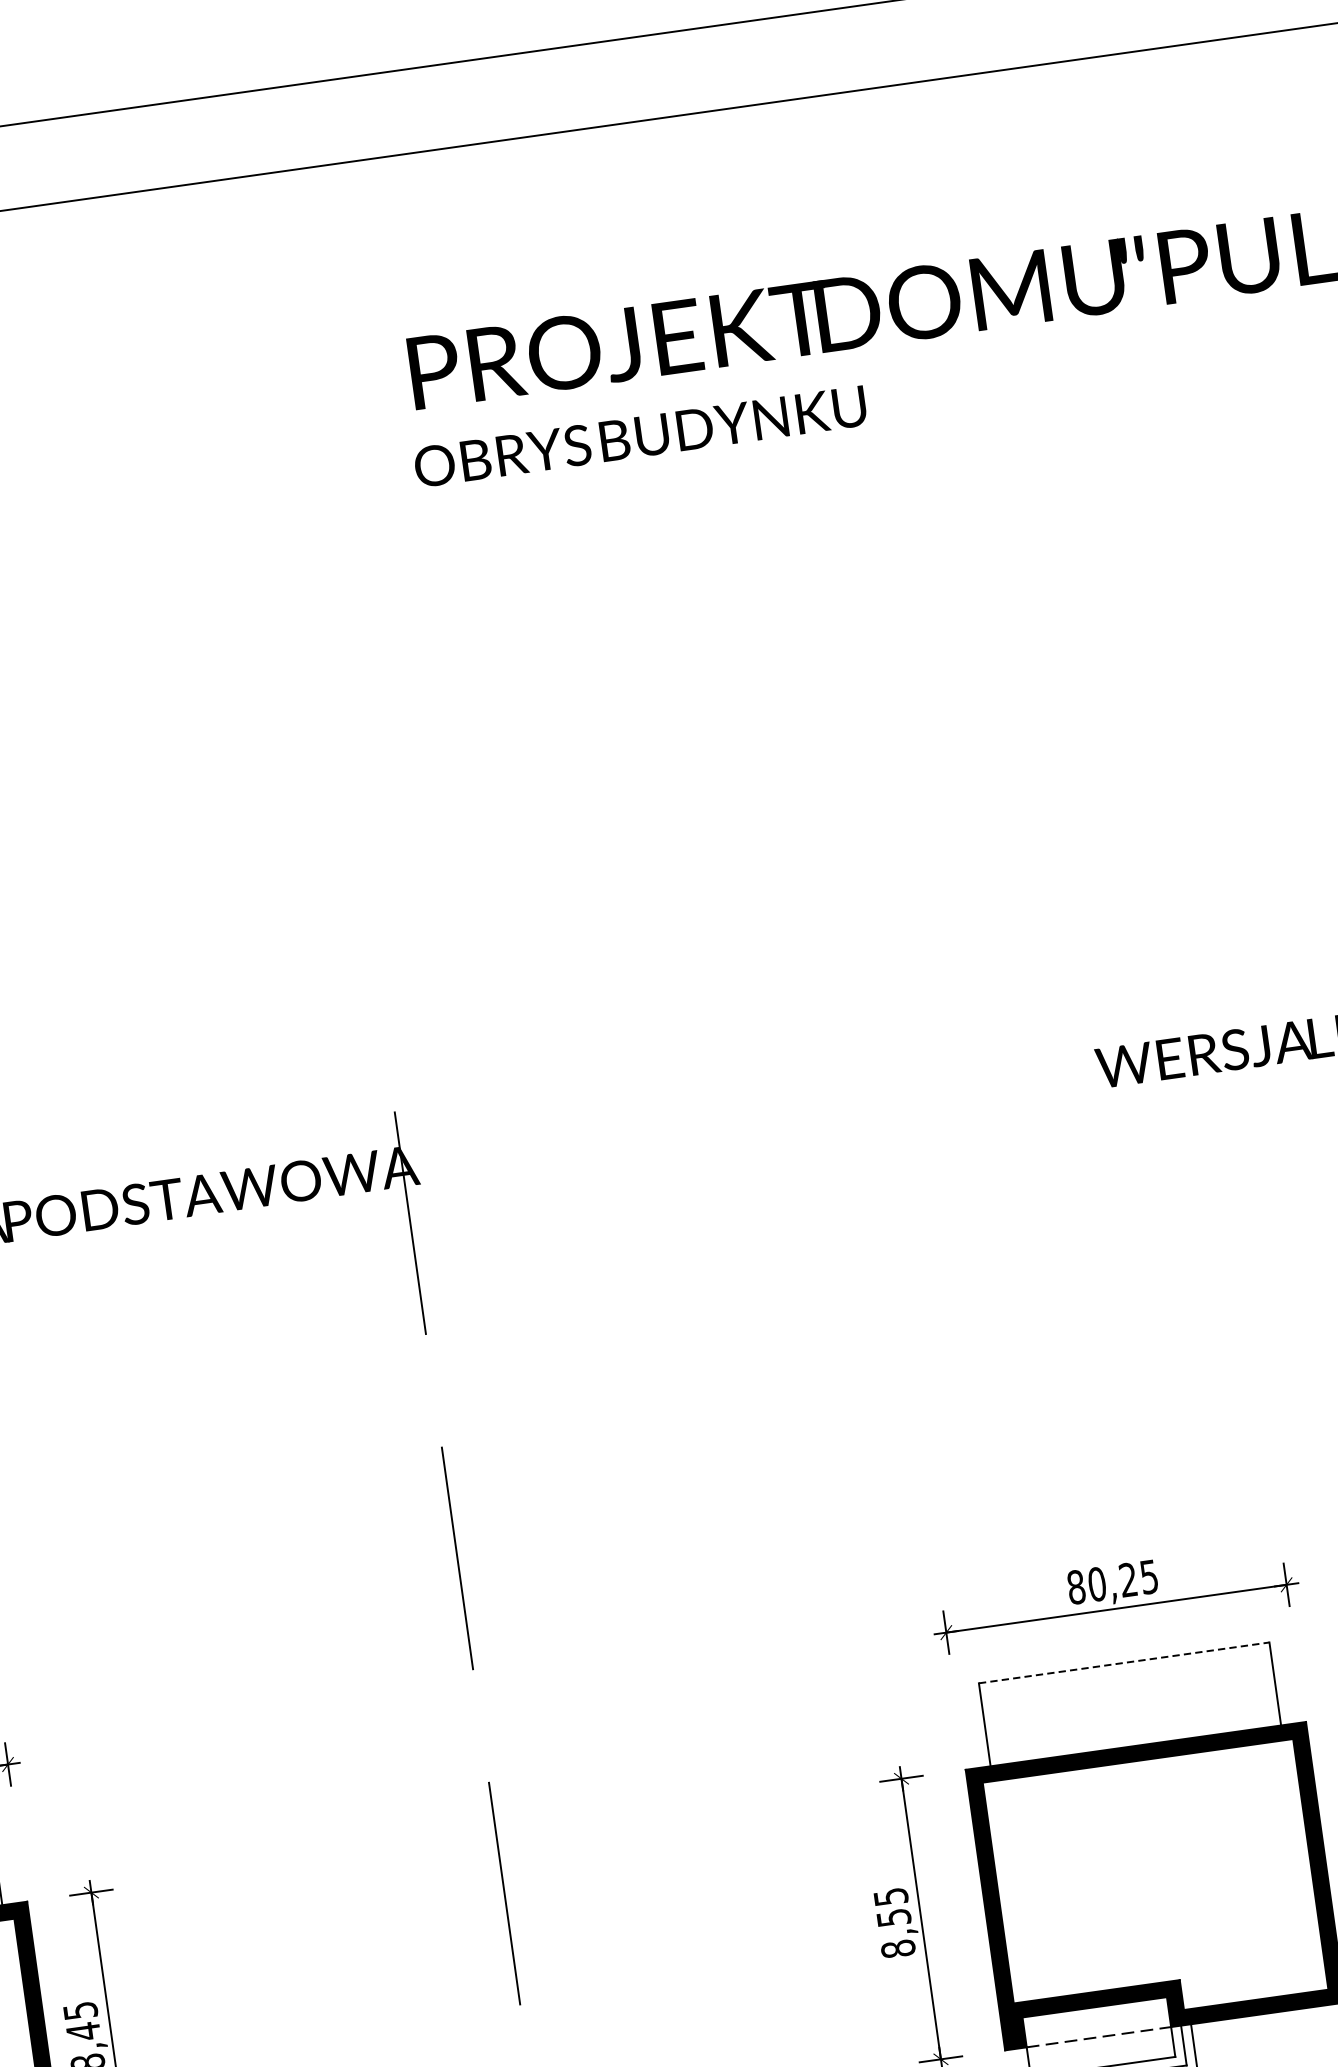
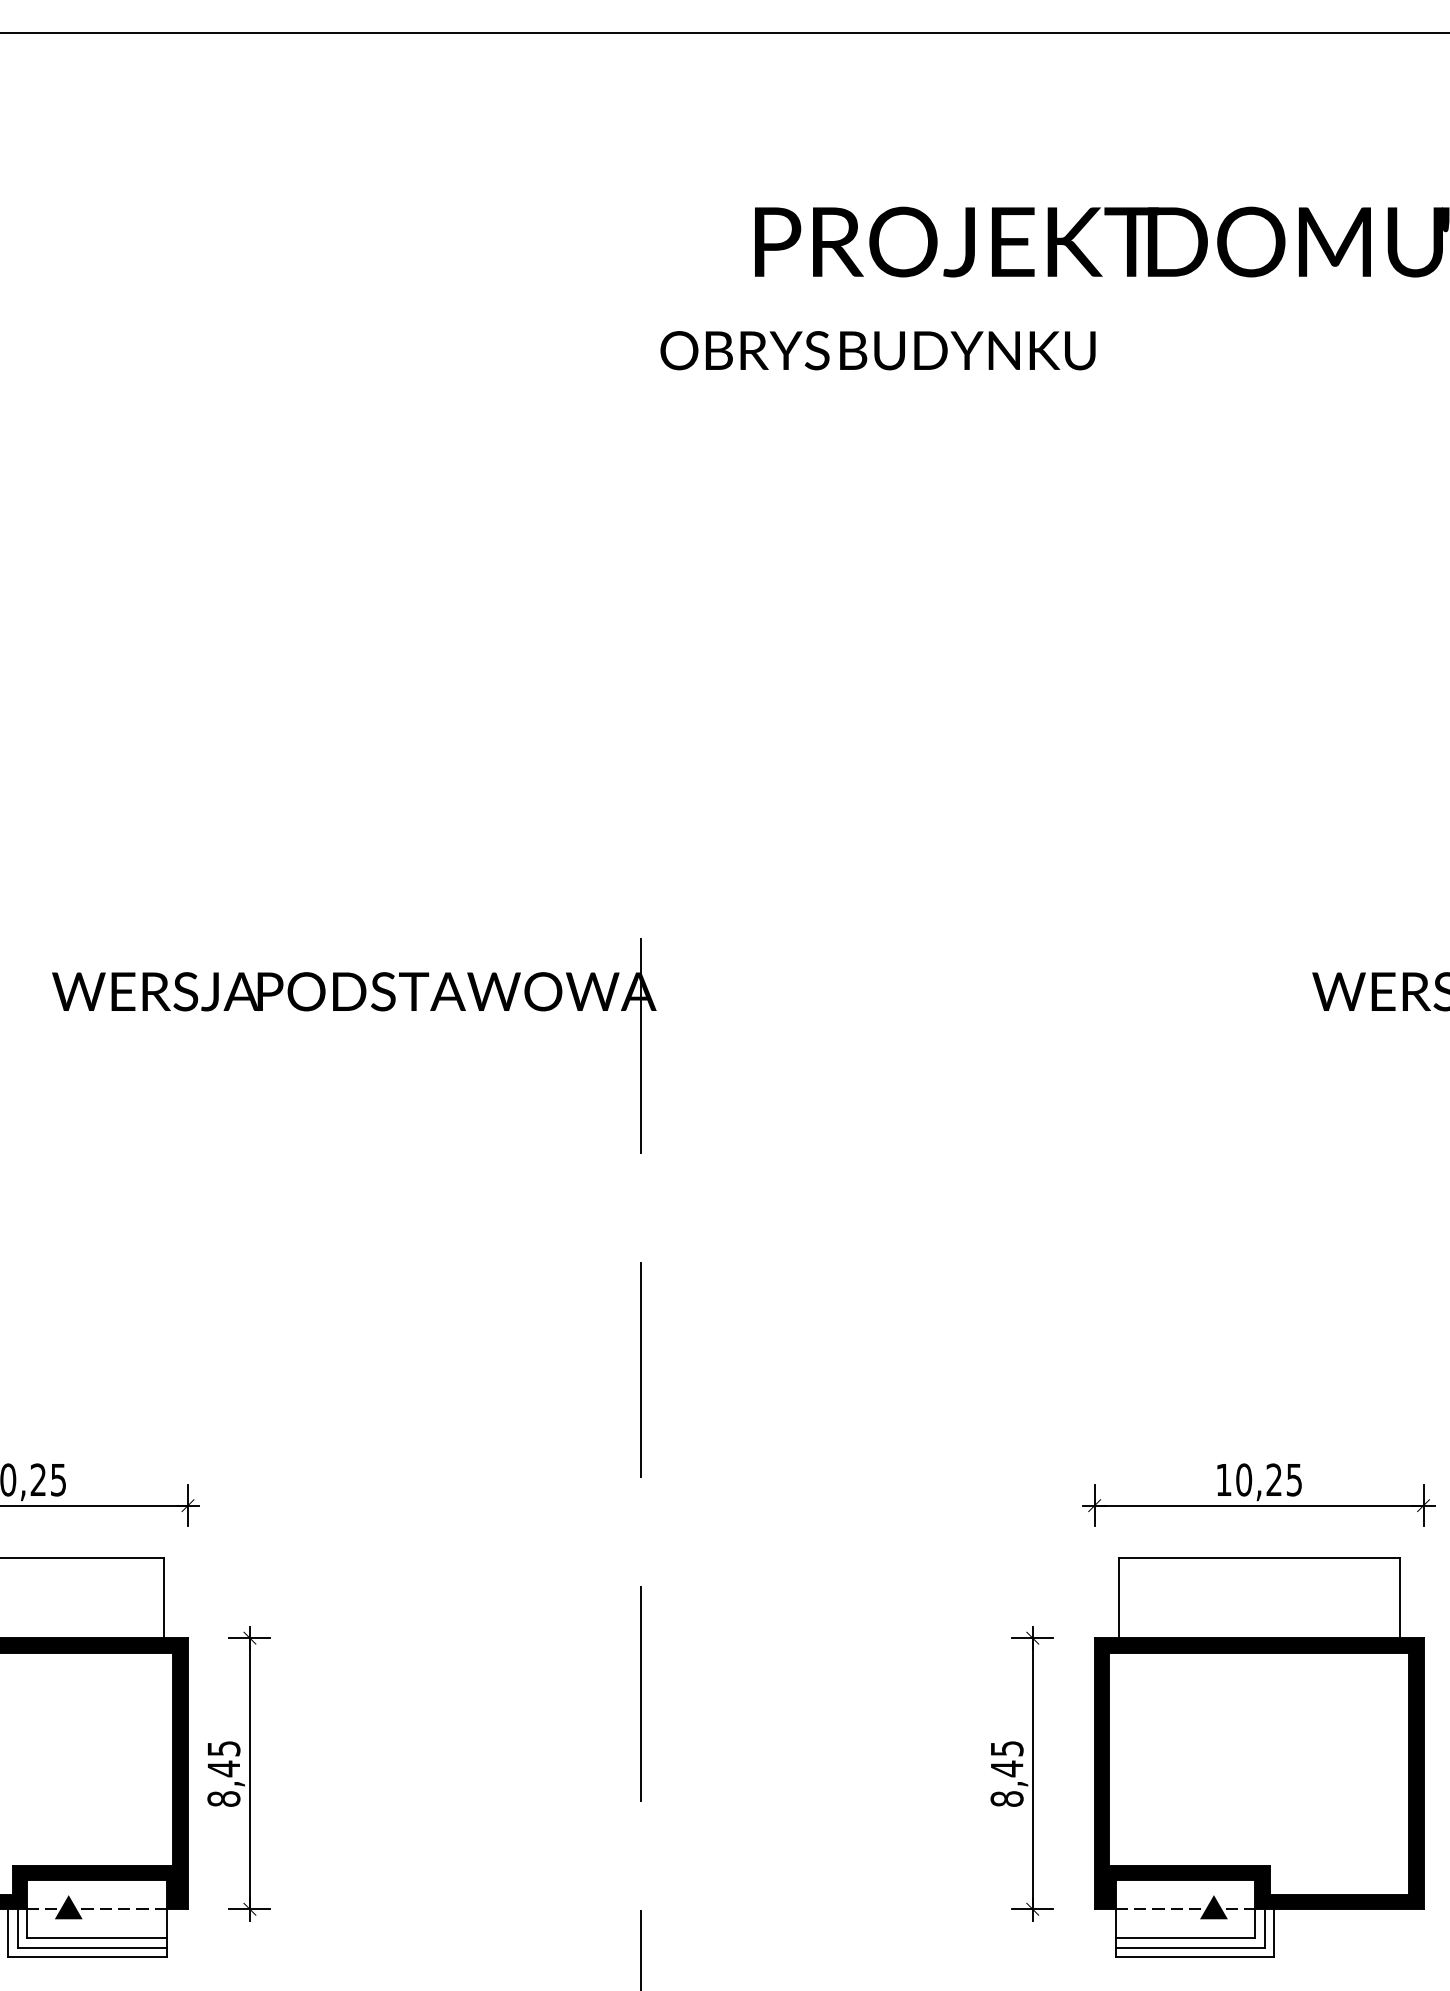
text: (639, 436) -> (877, 350), moved
text: (1075, 1586) -> (1223, 1479), 80,25 -> 10,25
line: (1124, 1663) -> (1259, 1558), dashed -> solid
text: (894, 1917) -> (1007, 1768), 8,55 -> 8,45
fill: (1127, 2031) -> (1213, 1907), added

